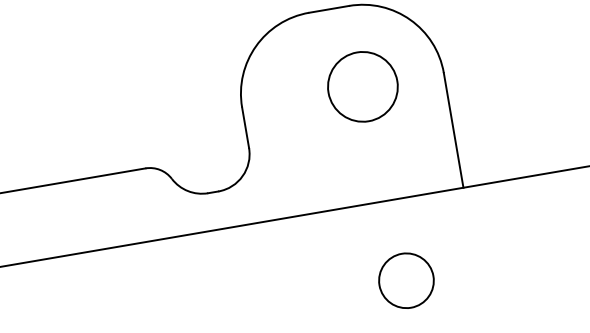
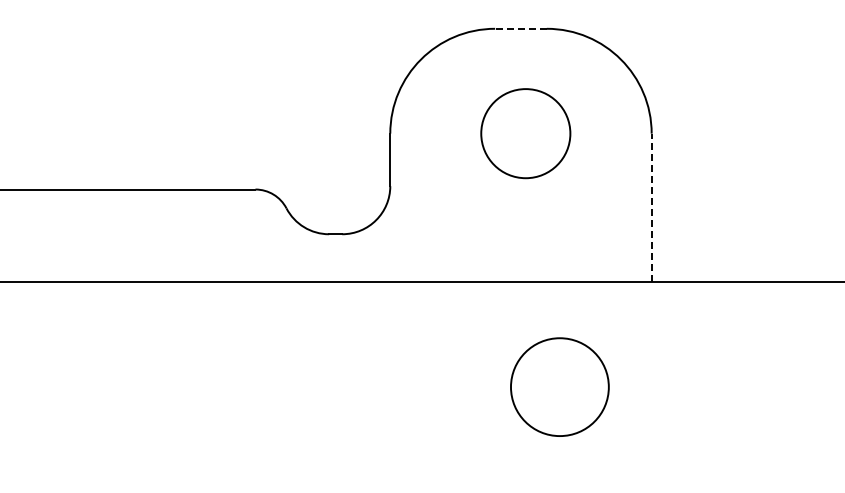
line: (328, 9) -> (520, 28), solid -> dashed
circle: (362, 86) -> (525, 133), moved
line: (453, 130) -> (651, 207), solid -> dashed
circle: (406, 281) -> (559, 387), size x1.4

